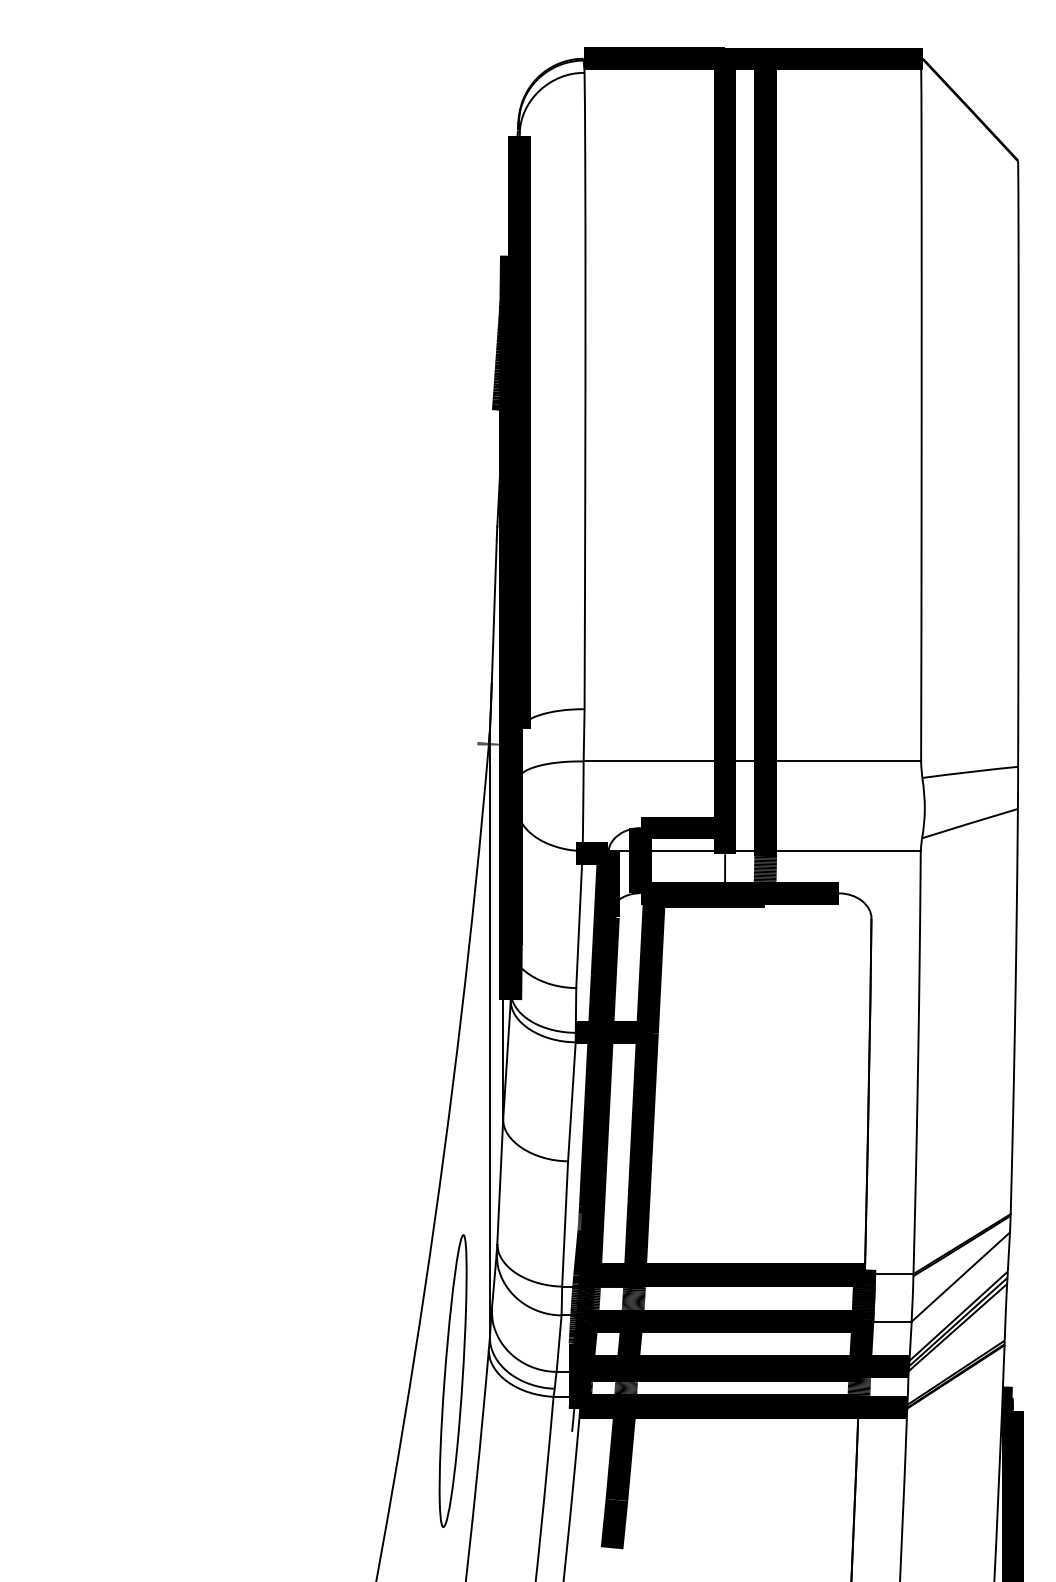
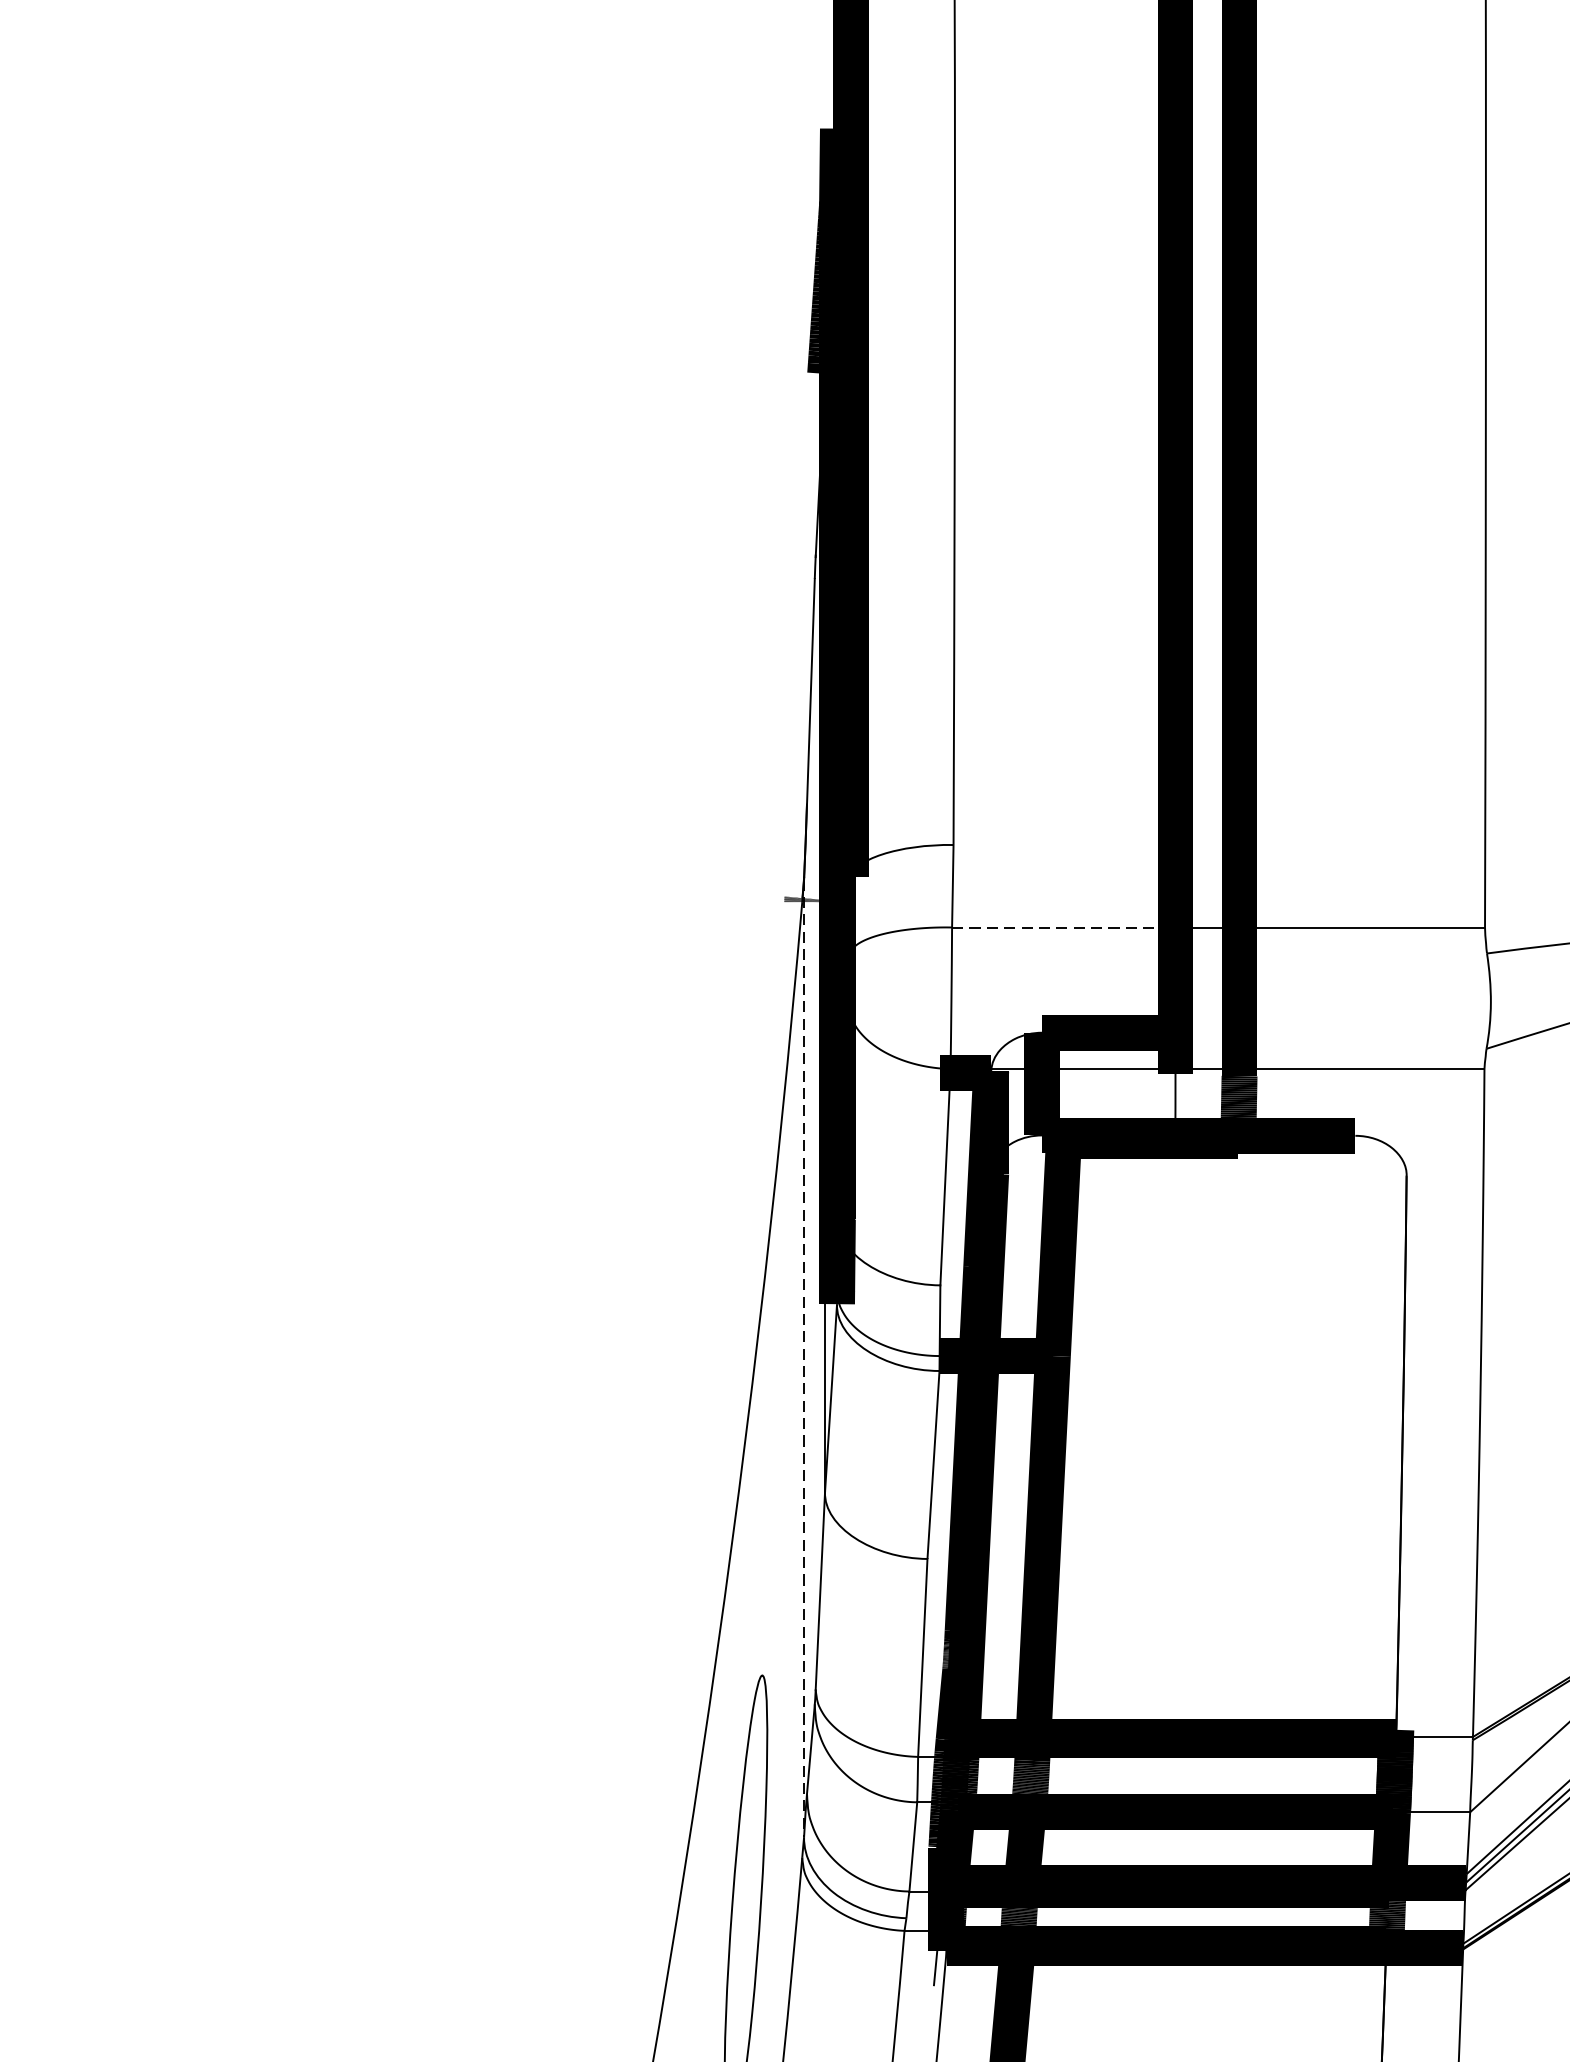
line: (654, 761) -> (1063, 927), solid -> dashed
line: (489, 1034) -> (803, 1358), solid -> dashed

